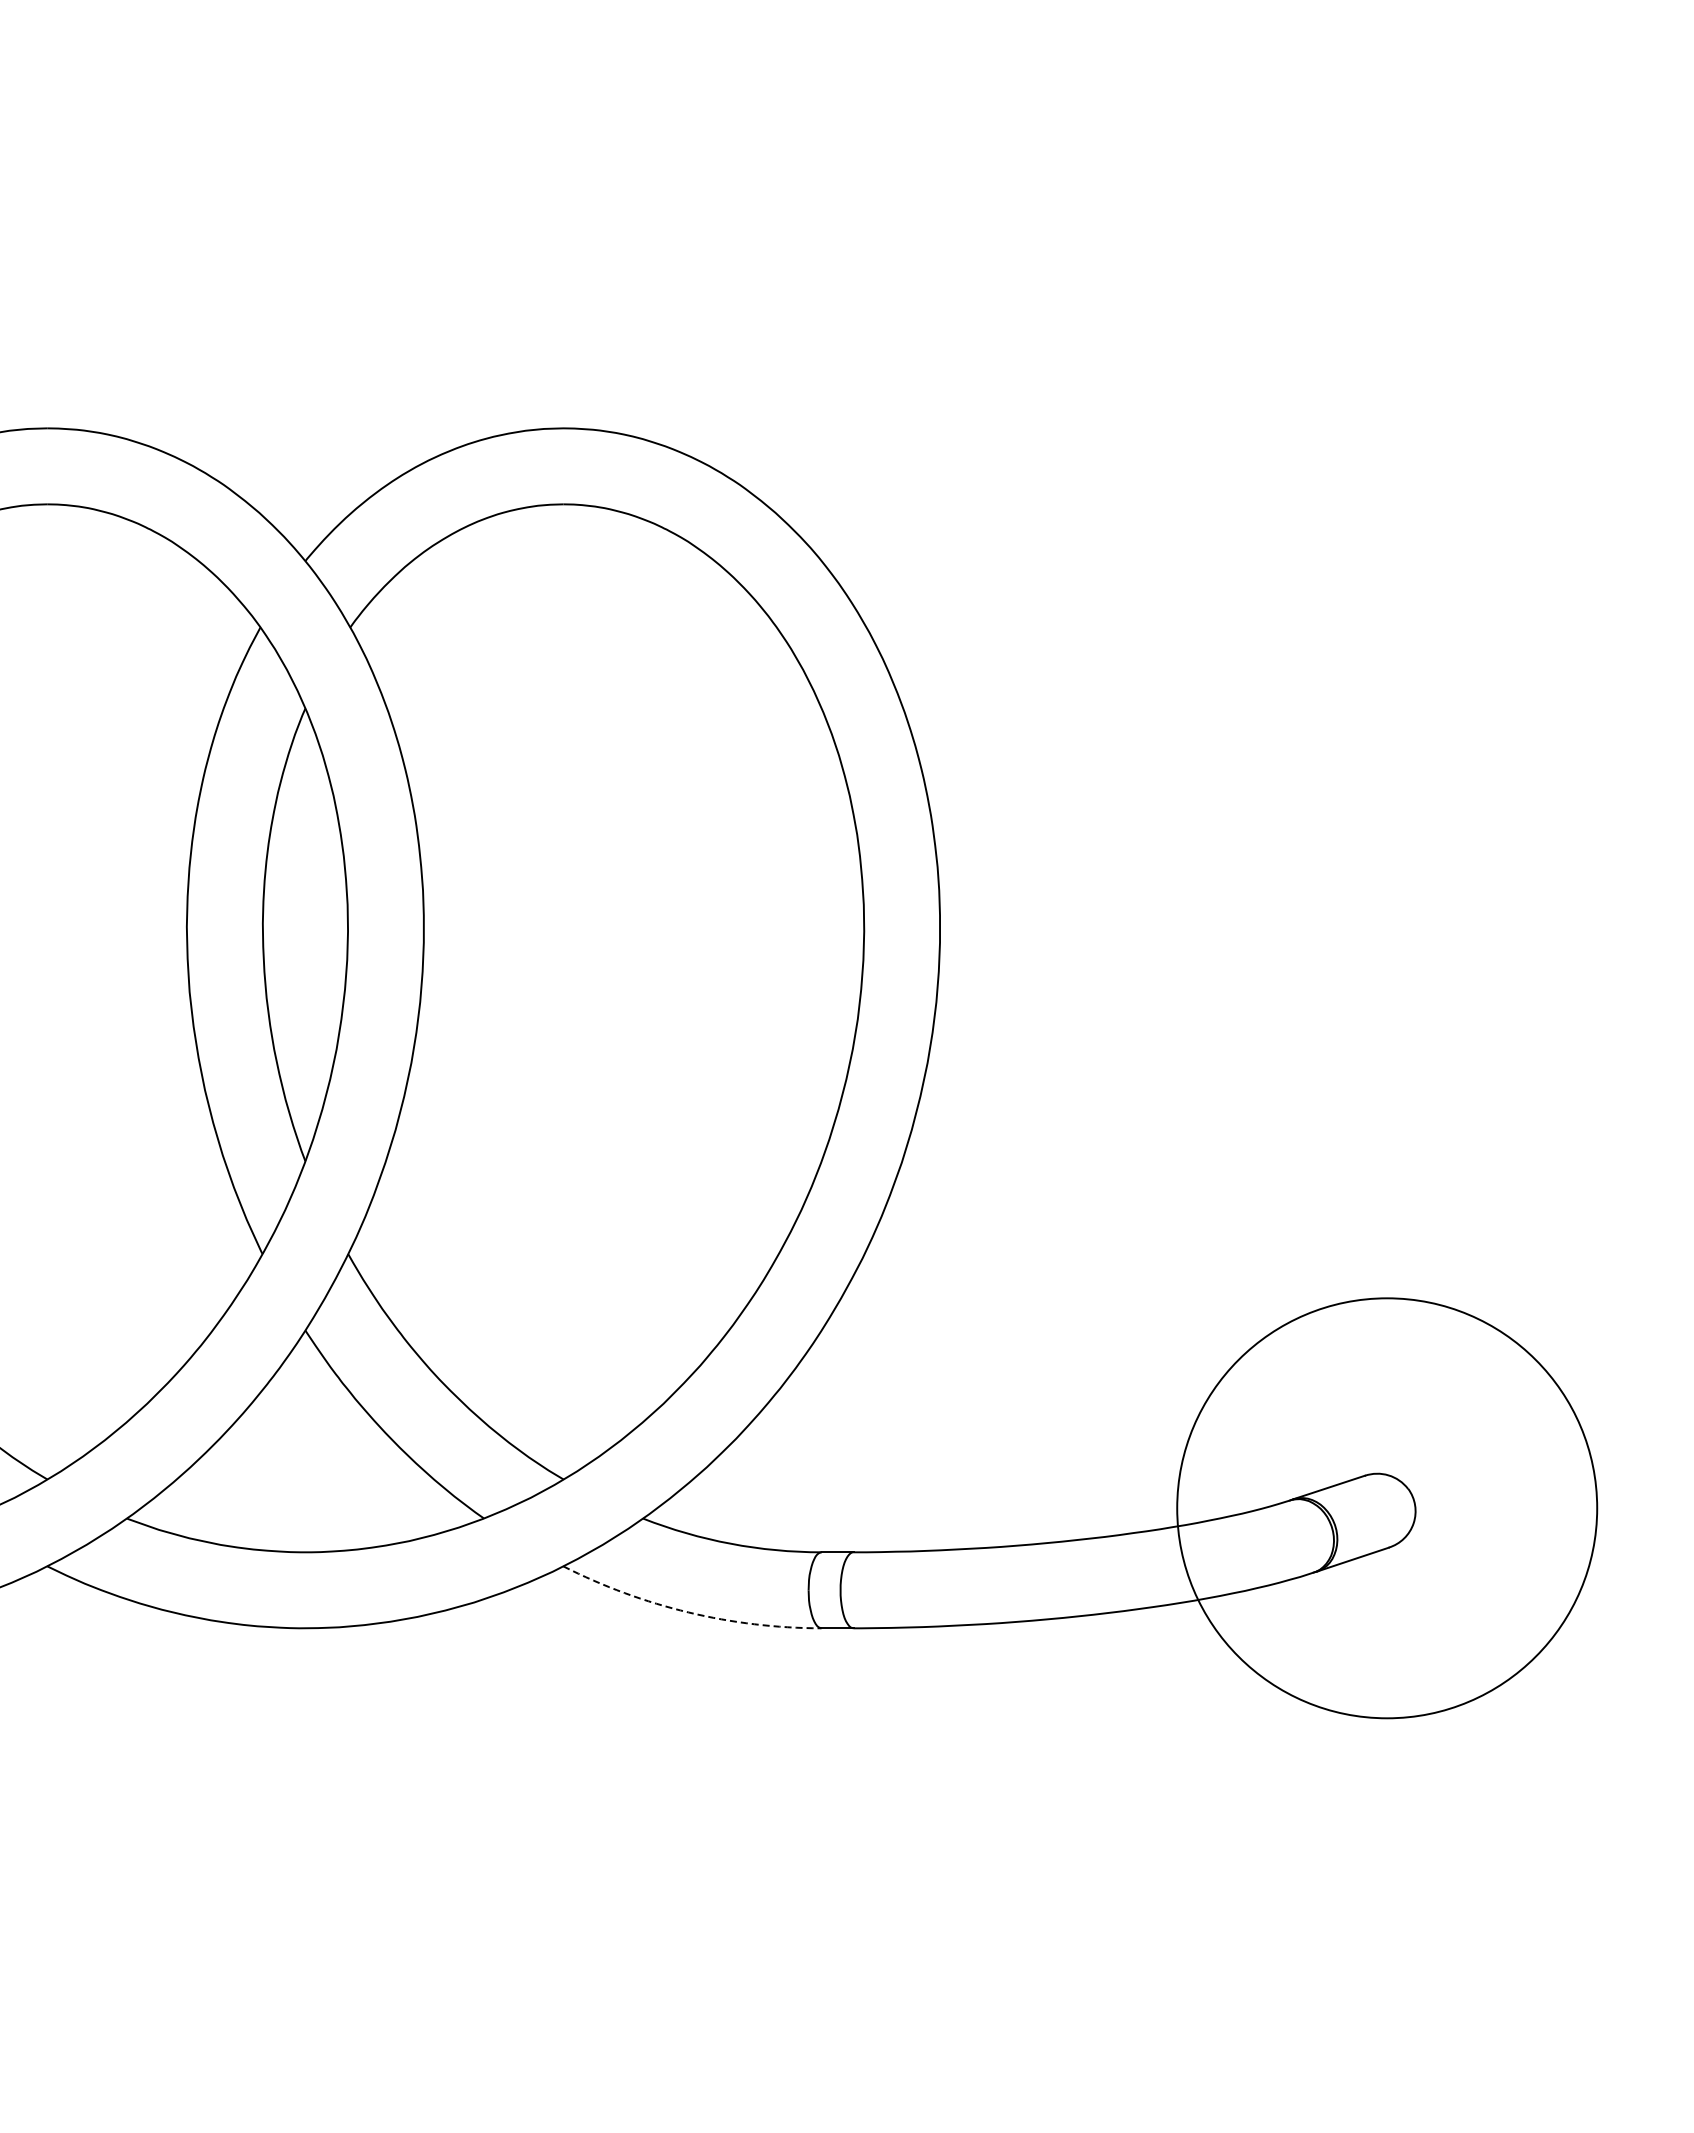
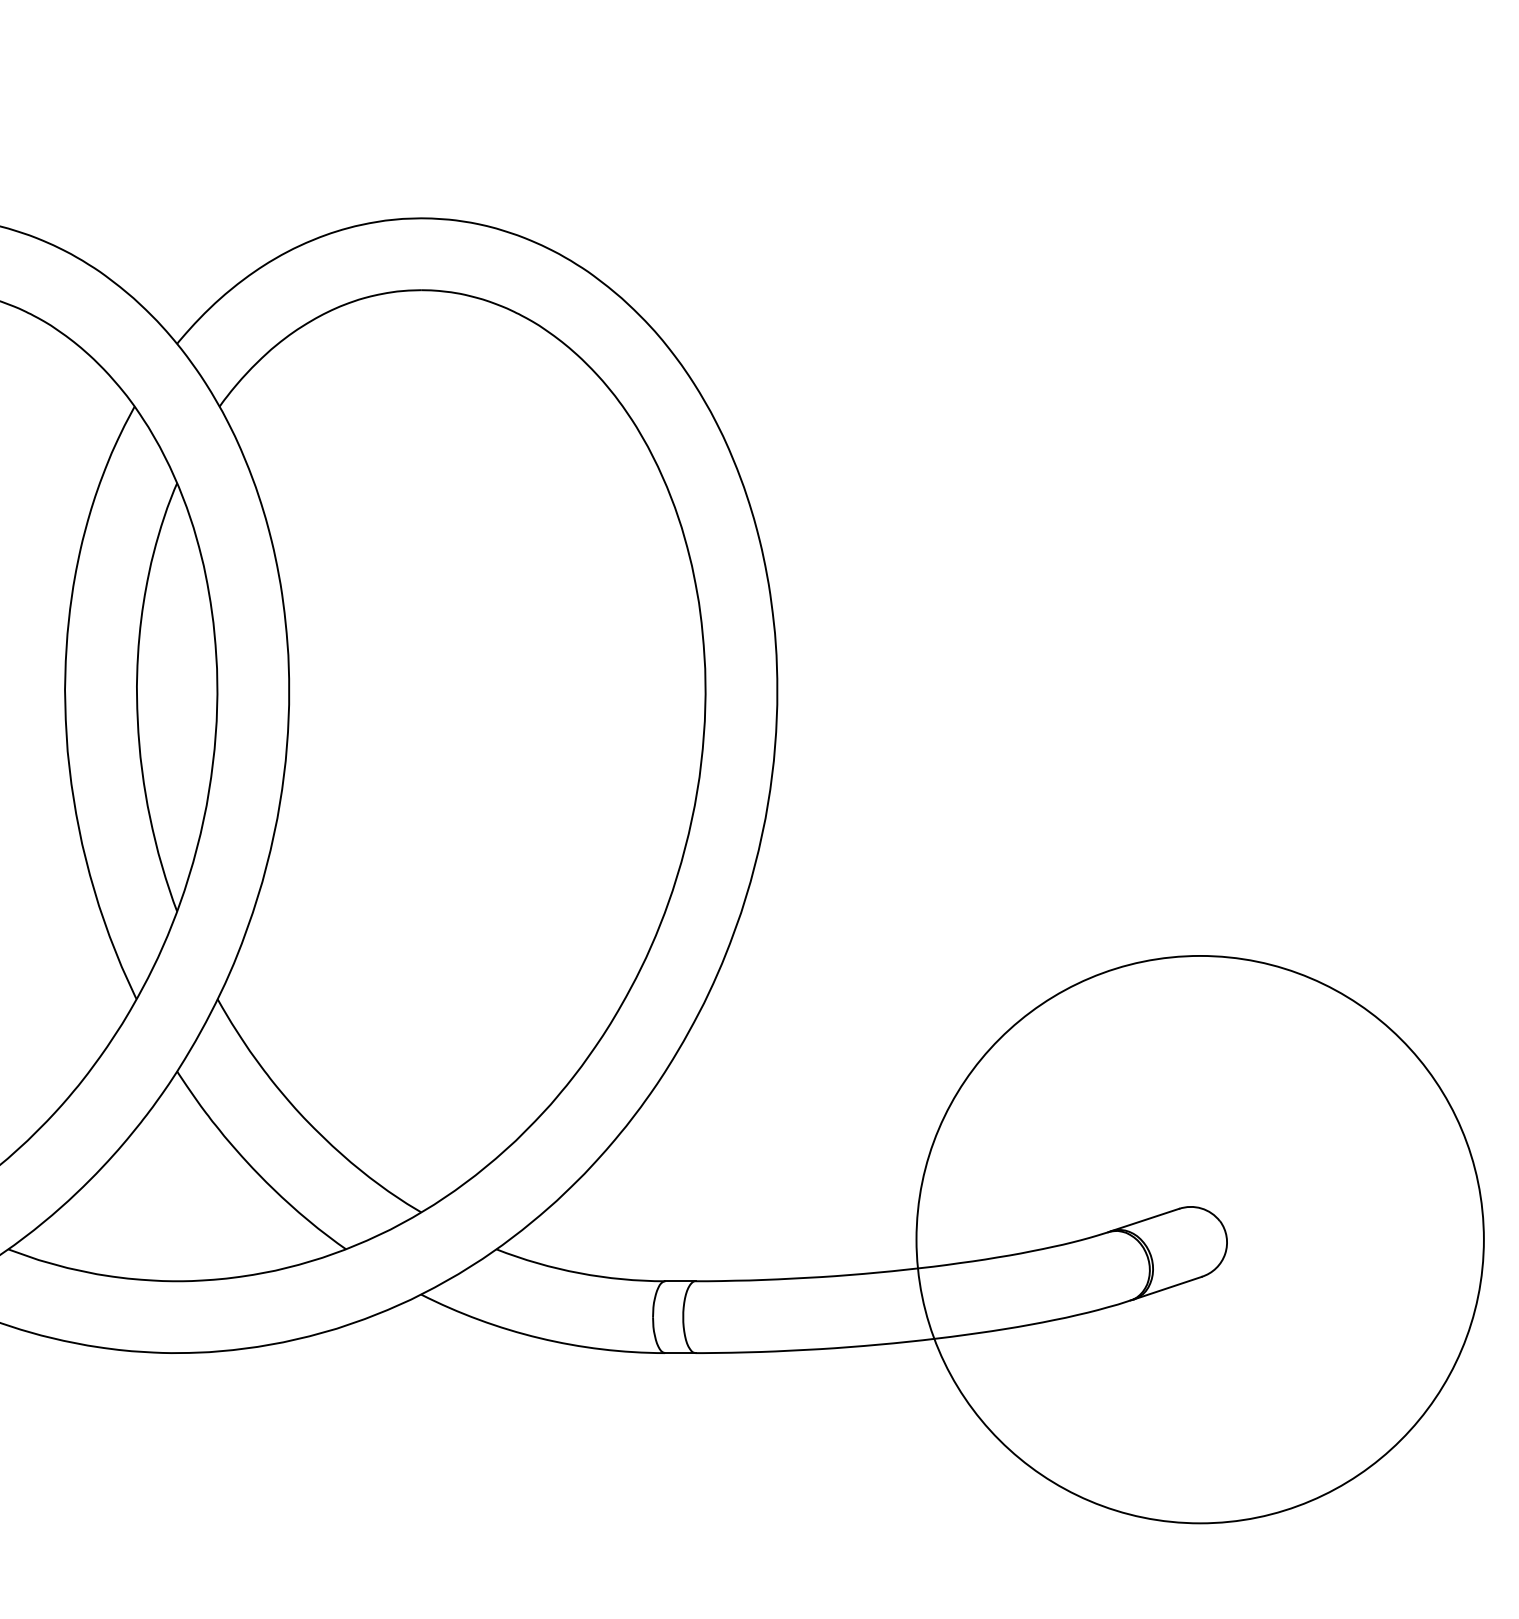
circle: (1387, 1508) -> (1200, 1239), size x1.43
arc: (688, 1612) -> (539, 1338), dashed -> solid

